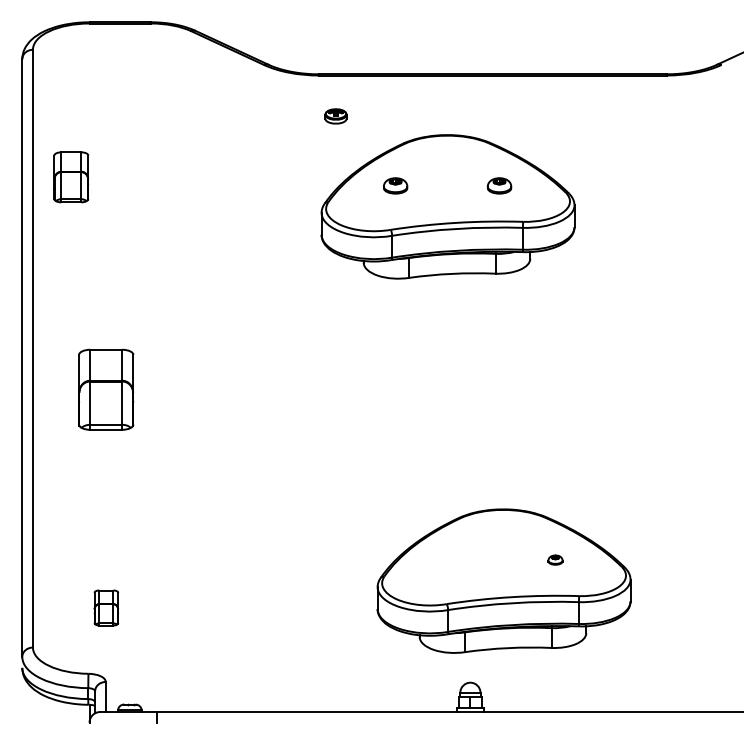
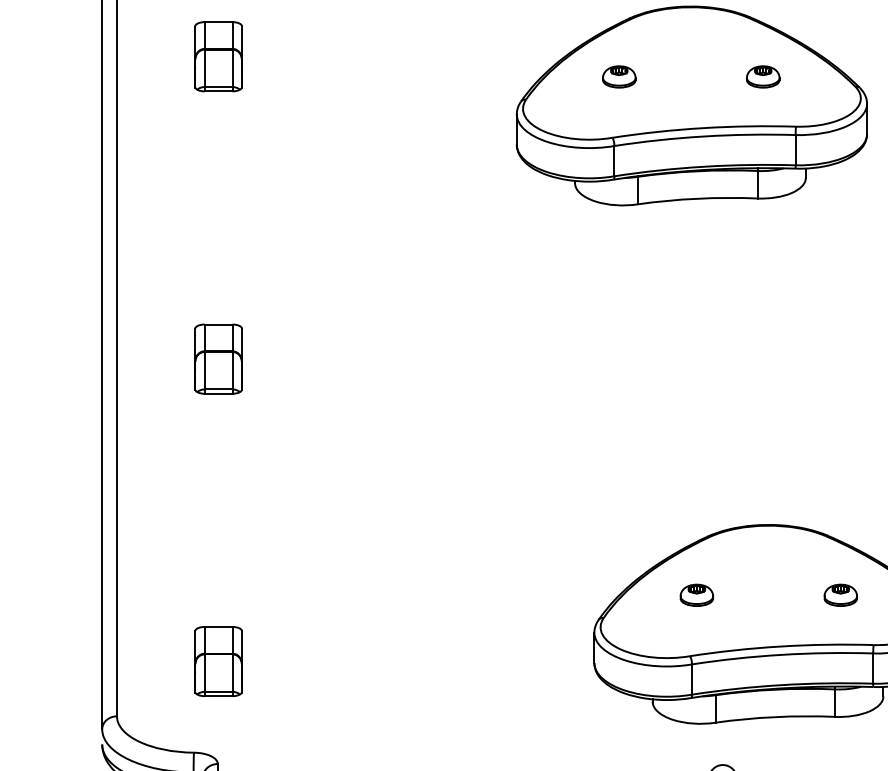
part: (71, 177) -> (218, 56), moved
part: (106, 389) -> (218, 358), size x0.62
part: (451, 559) -> (696, 594), added
part: (555, 559) -> (840, 594), size x1.67
part: (106, 607) -> (218, 660), size x1.43

